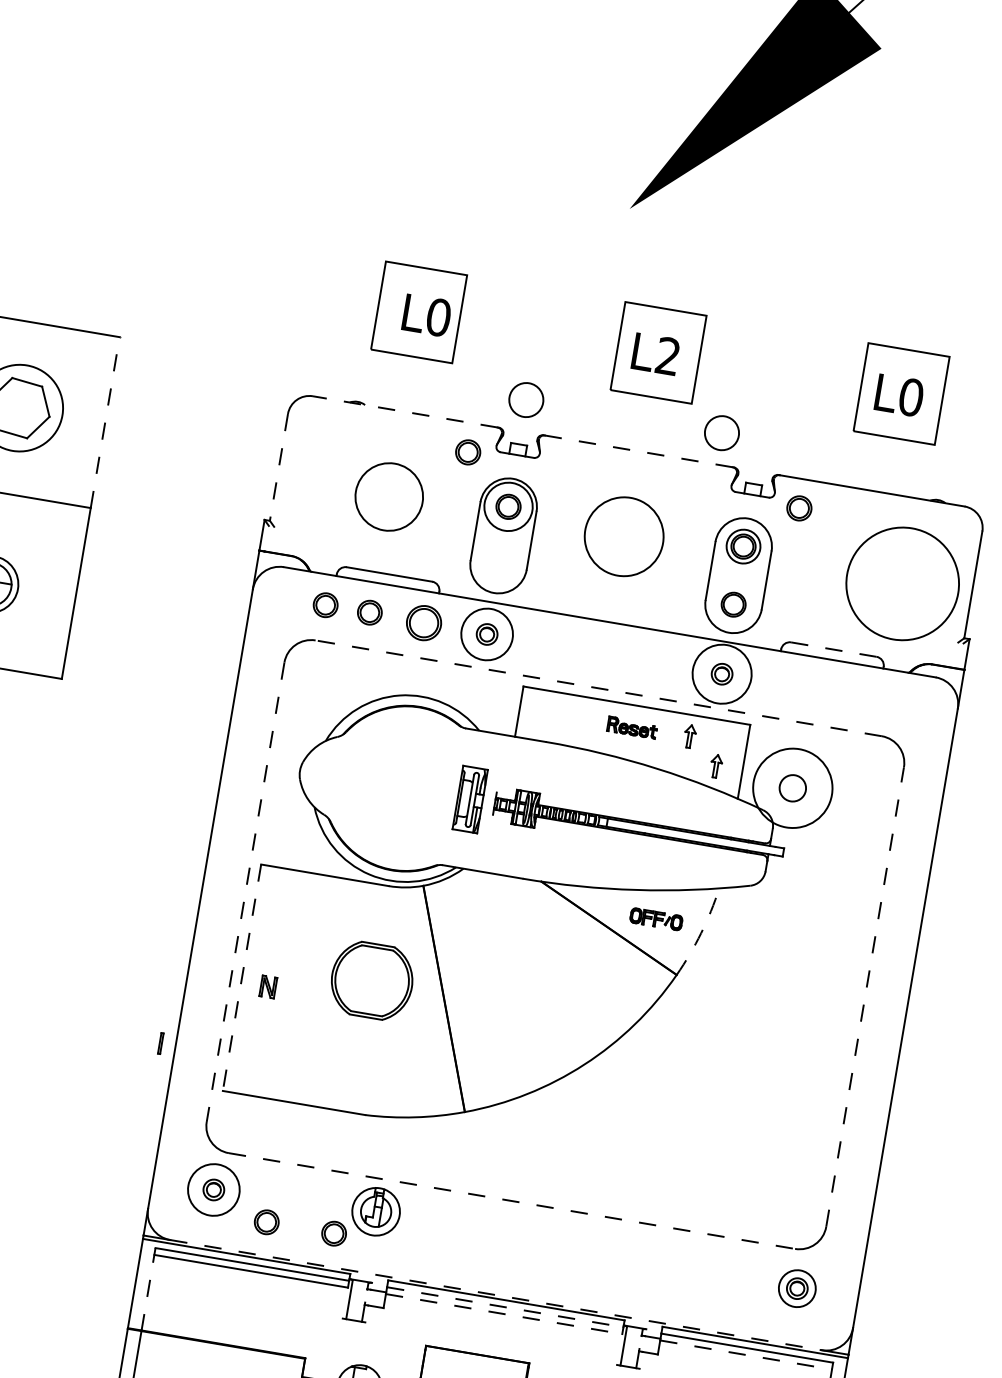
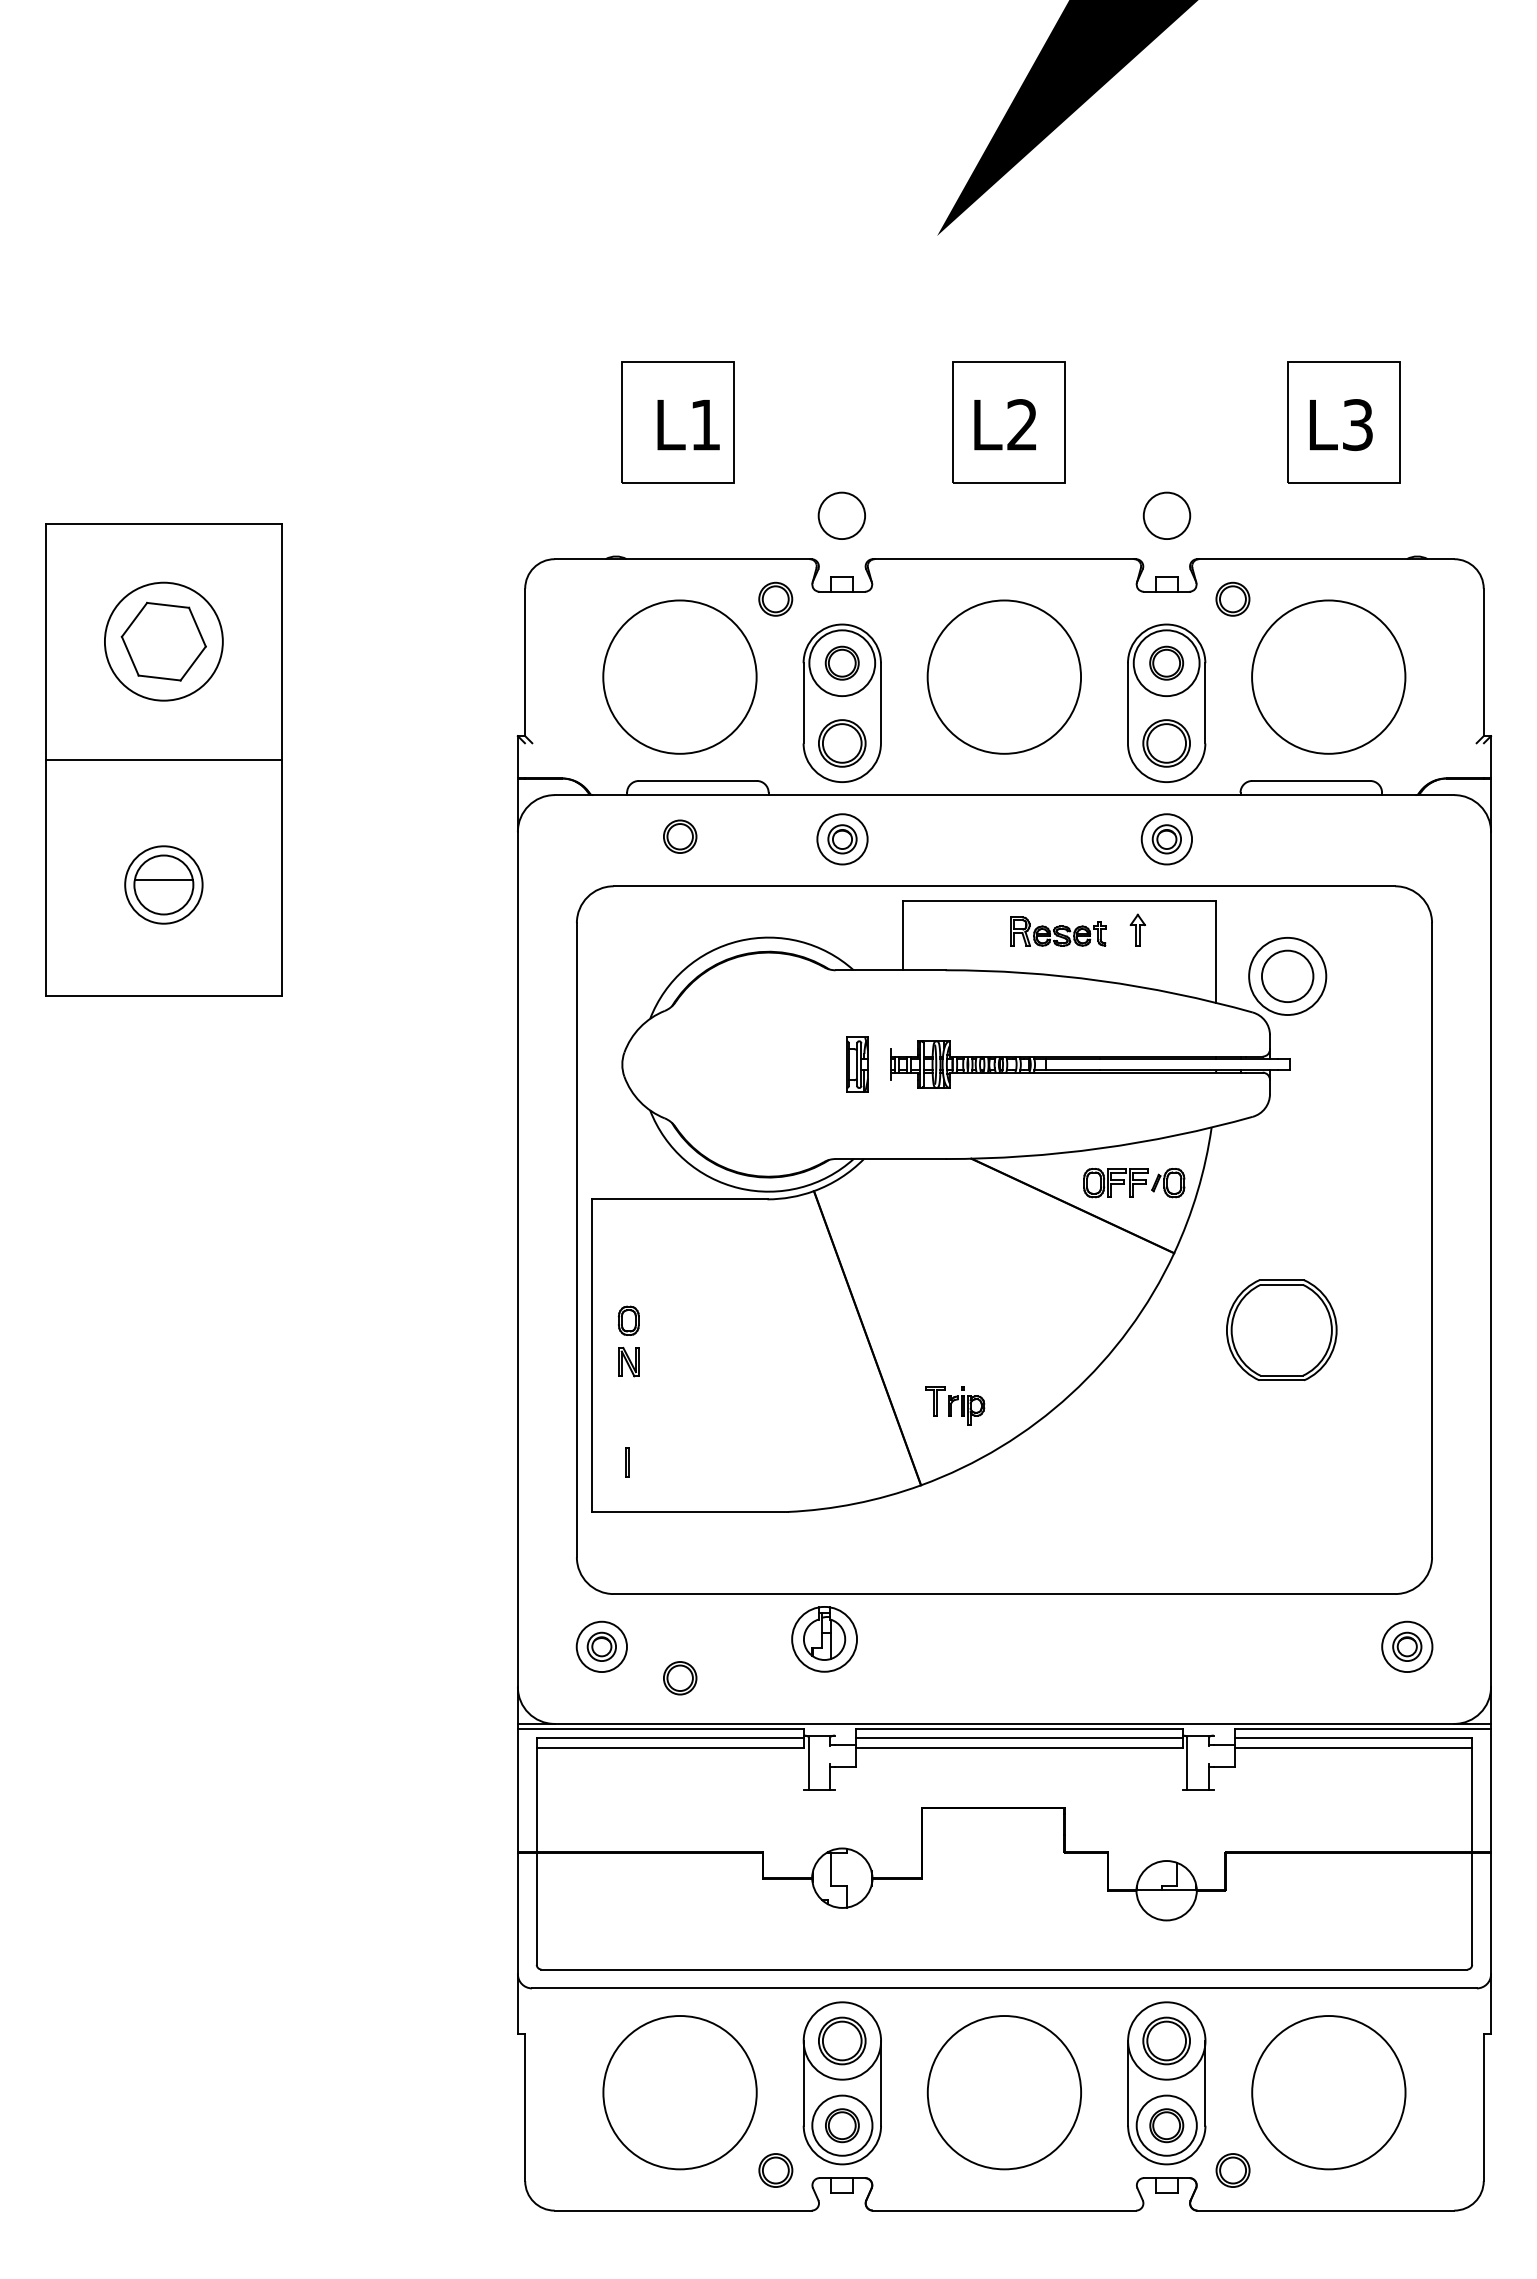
text: (438, 317) -> (705, 425), L0 -> L1
text: (910, 397) -> (1357, 425), L0 -> L3
line: (404, 412) -> (681, 559), dashed -> solid
line: (104, 422) -> (281, 641), dashed -> solid
circle: (721, 432) -> (1166, 515), moved
line: (638, 451) -> (1004, 559), dashed -> solid
line: (279, 467) -> (525, 662), dashed -> solid
circle: (389, 496) -> (679, 676), size x1.67
circle: (623, 536) -> (1003, 676), size x1.43
circle: (743, 546) -> (1166, 663), size x1.43
circle: (902, 583) -> (1328, 676), moved
part: (733, 604) -> (1166, 743), size x1.43
part: (325, 605) -> (619, 836), removed
part: (424, 623) -> (842, 743), moved
circle: (487, 634) -> (842, 839), size x0.71
line: (834, 649) -> (1311, 780), dashed -> solid
circle: (721, 674) -> (1166, 839), size x0.62
line: (598, 688) -> (1004, 886), dashed -> solid
part: (632, 727) -> (1058, 931), size x1.43
part: (716, 765) -> (1179, 963), removed
circle: (792, 788) -> (1287, 976), size x0.71
circle: (792, 788) -> (1287, 976), size x1.43
part: (470, 799) -> (857, 1064), size x0.62
line: (245, 892) -> (576, 1240), dashed -> solid
part: (656, 919) -> (1134, 1183), size x1.43
arc: (701, 933) -> (1197, 1191), dashed -> solid
part: (273, 956) -> (628, 1320), added
line: (241, 978) -> (591, 1356), dashed -> solid
part: (372, 980) -> (1281, 1329), moved
line: (865, 996) -> (1432, 1239), dashed -> solid
line: (160, 1043) -> (626, 1462), moved
part: (499, 1058) -> (955, 1405), added
circle: (213, 1189) -> (601, 1646), size x0.71
line: (511, 1201) -> (1004, 1594), dashed -> solid
part: (334, 1233) -> (773, 1678), removed
line: (148, 1288) -> (536, 1794), dashed -> solid
line: (496, 1294) -> (1004, 1723), dashed -> solid
line: (505, 1307) -> (1020, 1738), dashed -> solid
line: (504, 1314) -> (1020, 1747), dashed -> solid
line: (746, 1354) -> (1353, 1747), dashed -> solid

